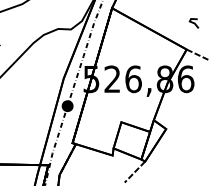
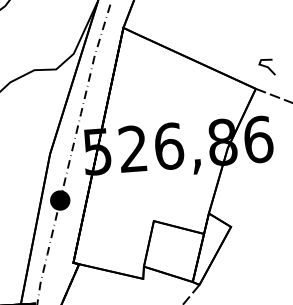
line: (193, 23) -> (265, 67), moved

